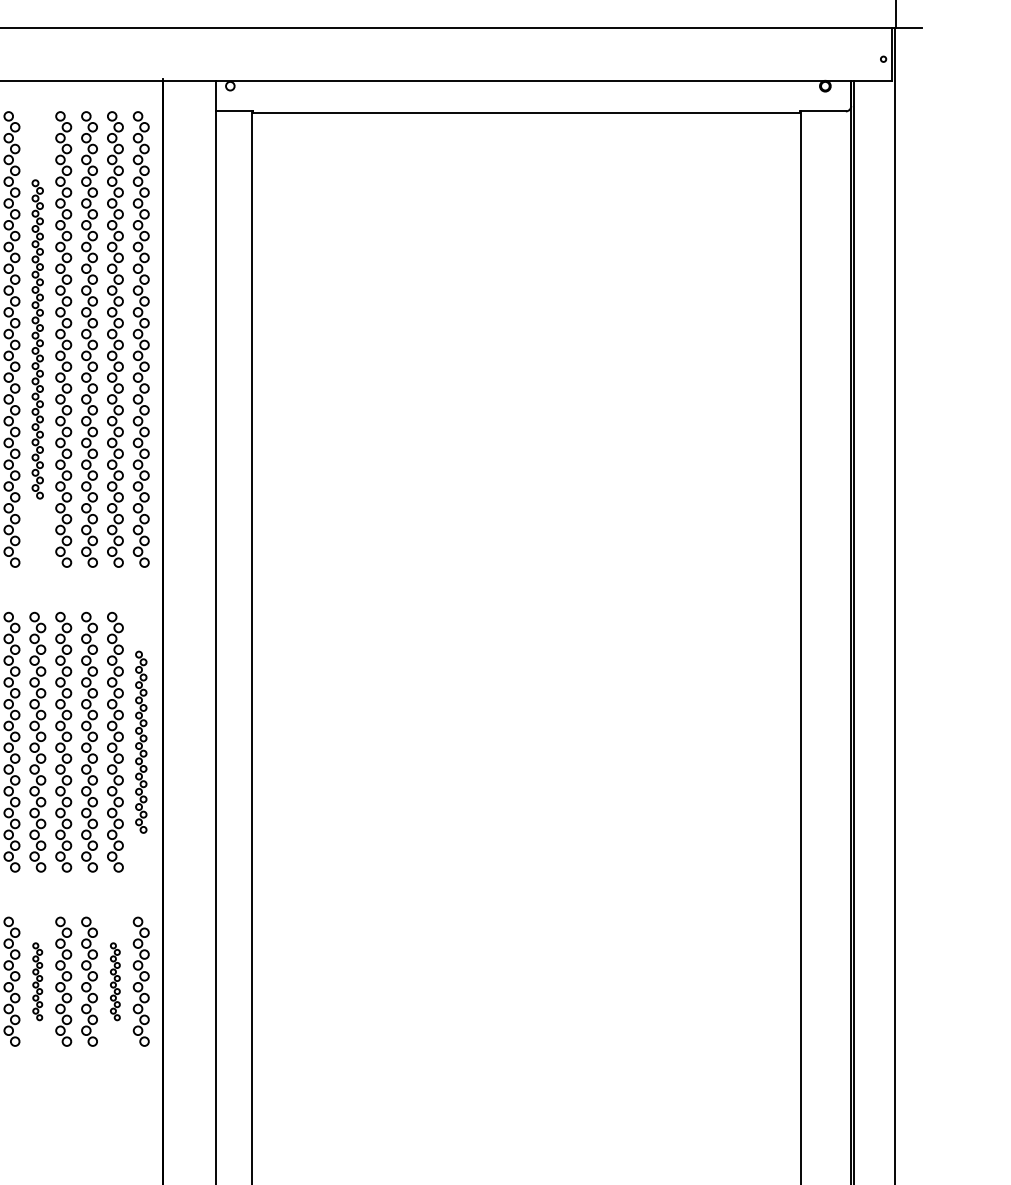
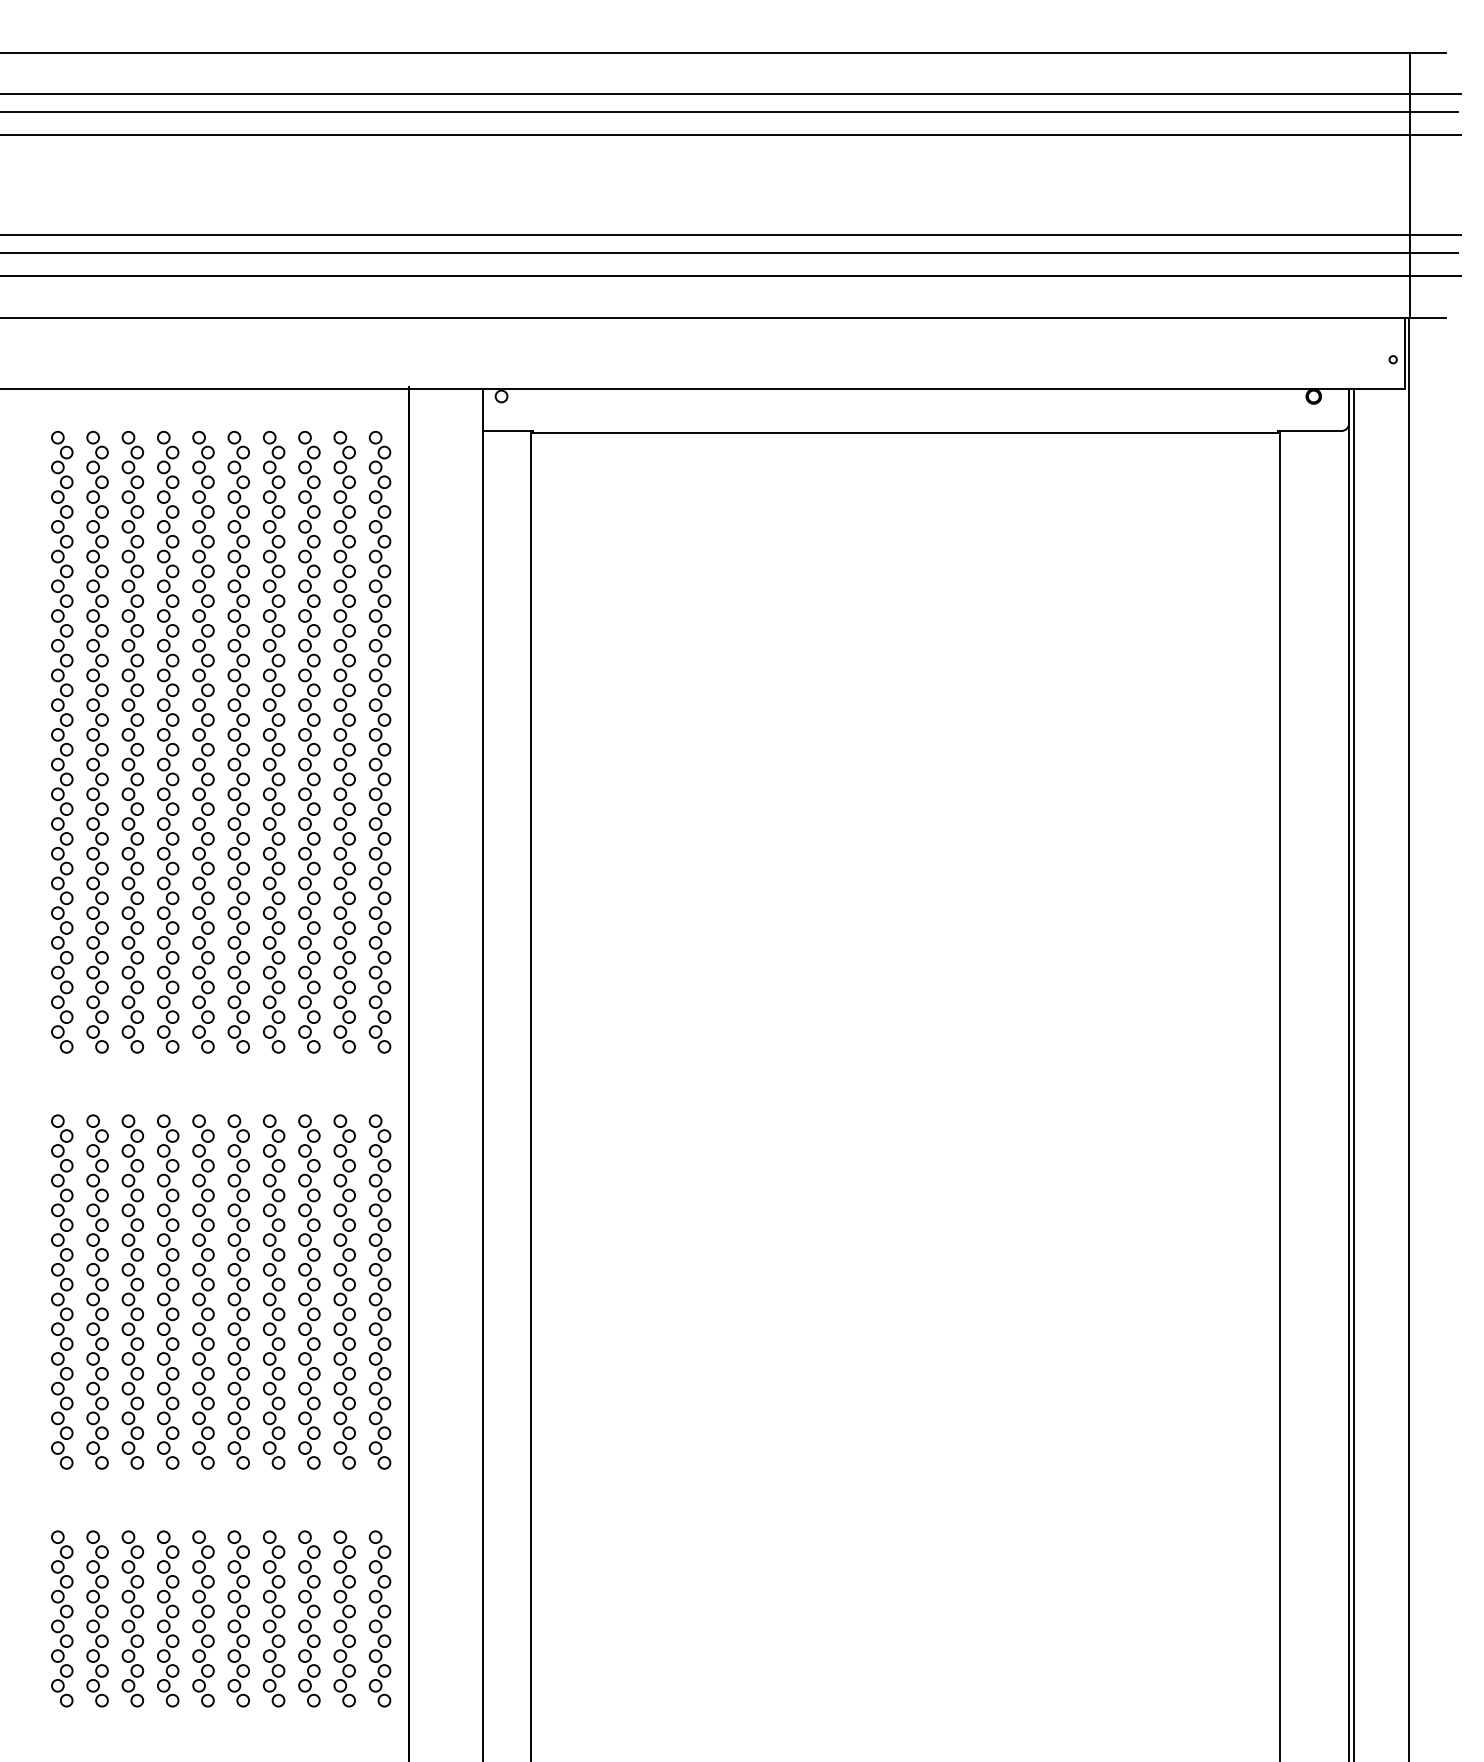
part: (37, 338) -> (238, 741), size x1.43
part: (140, 741) -> (379, 1291), size x1.43
part: (37, 981) -> (238, 1618), size x1.67
part: (115, 981) -> (344, 1618), size x1.67

